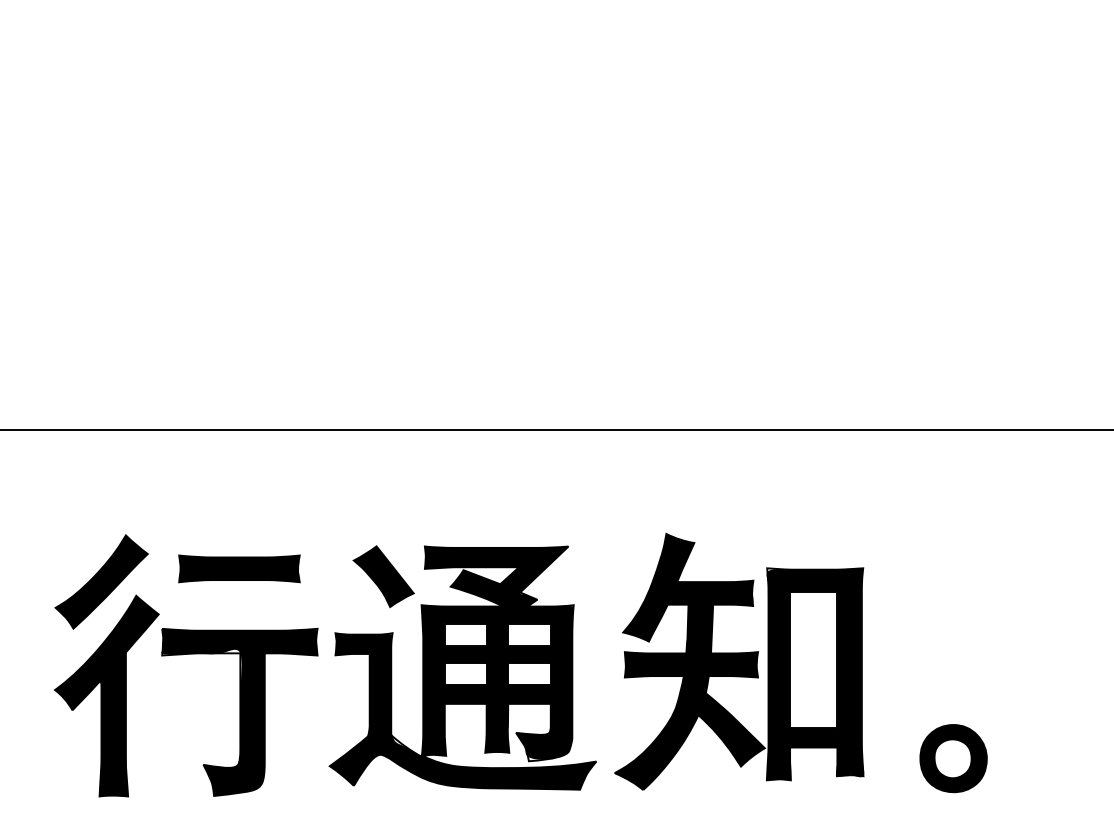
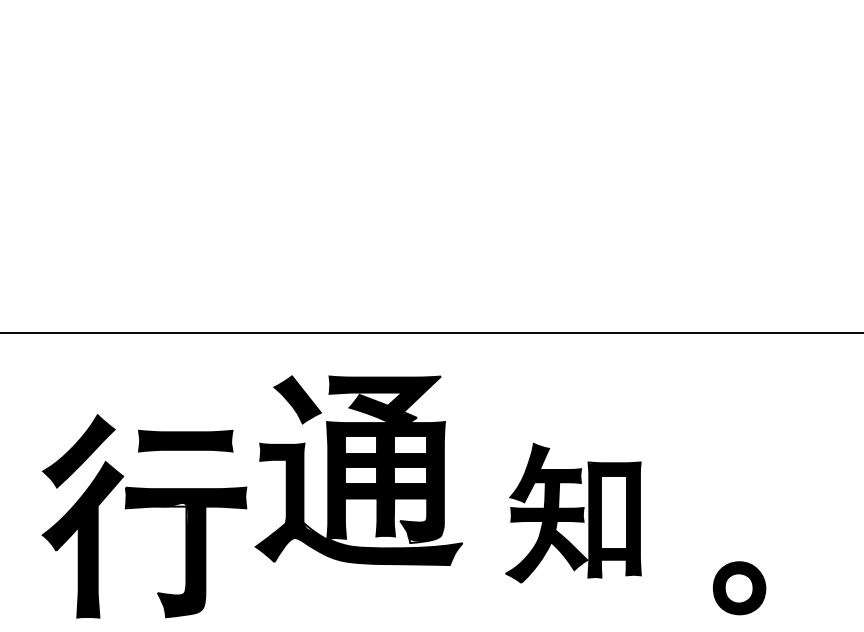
part: (739, 661) -> (573, 512), size x0.7
part: (462, 667) -> (358, 470), moved

